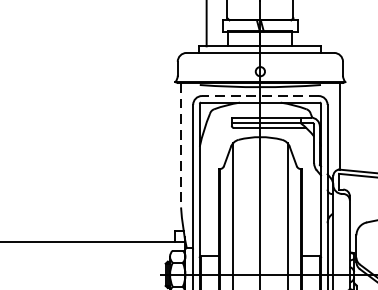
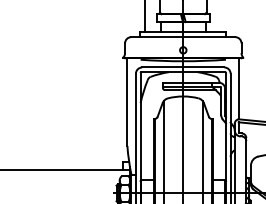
line: (259, 96) -> (182, 67), dashed -> solid
line: (181, 145) -> (127, 102), dashed -> solid

